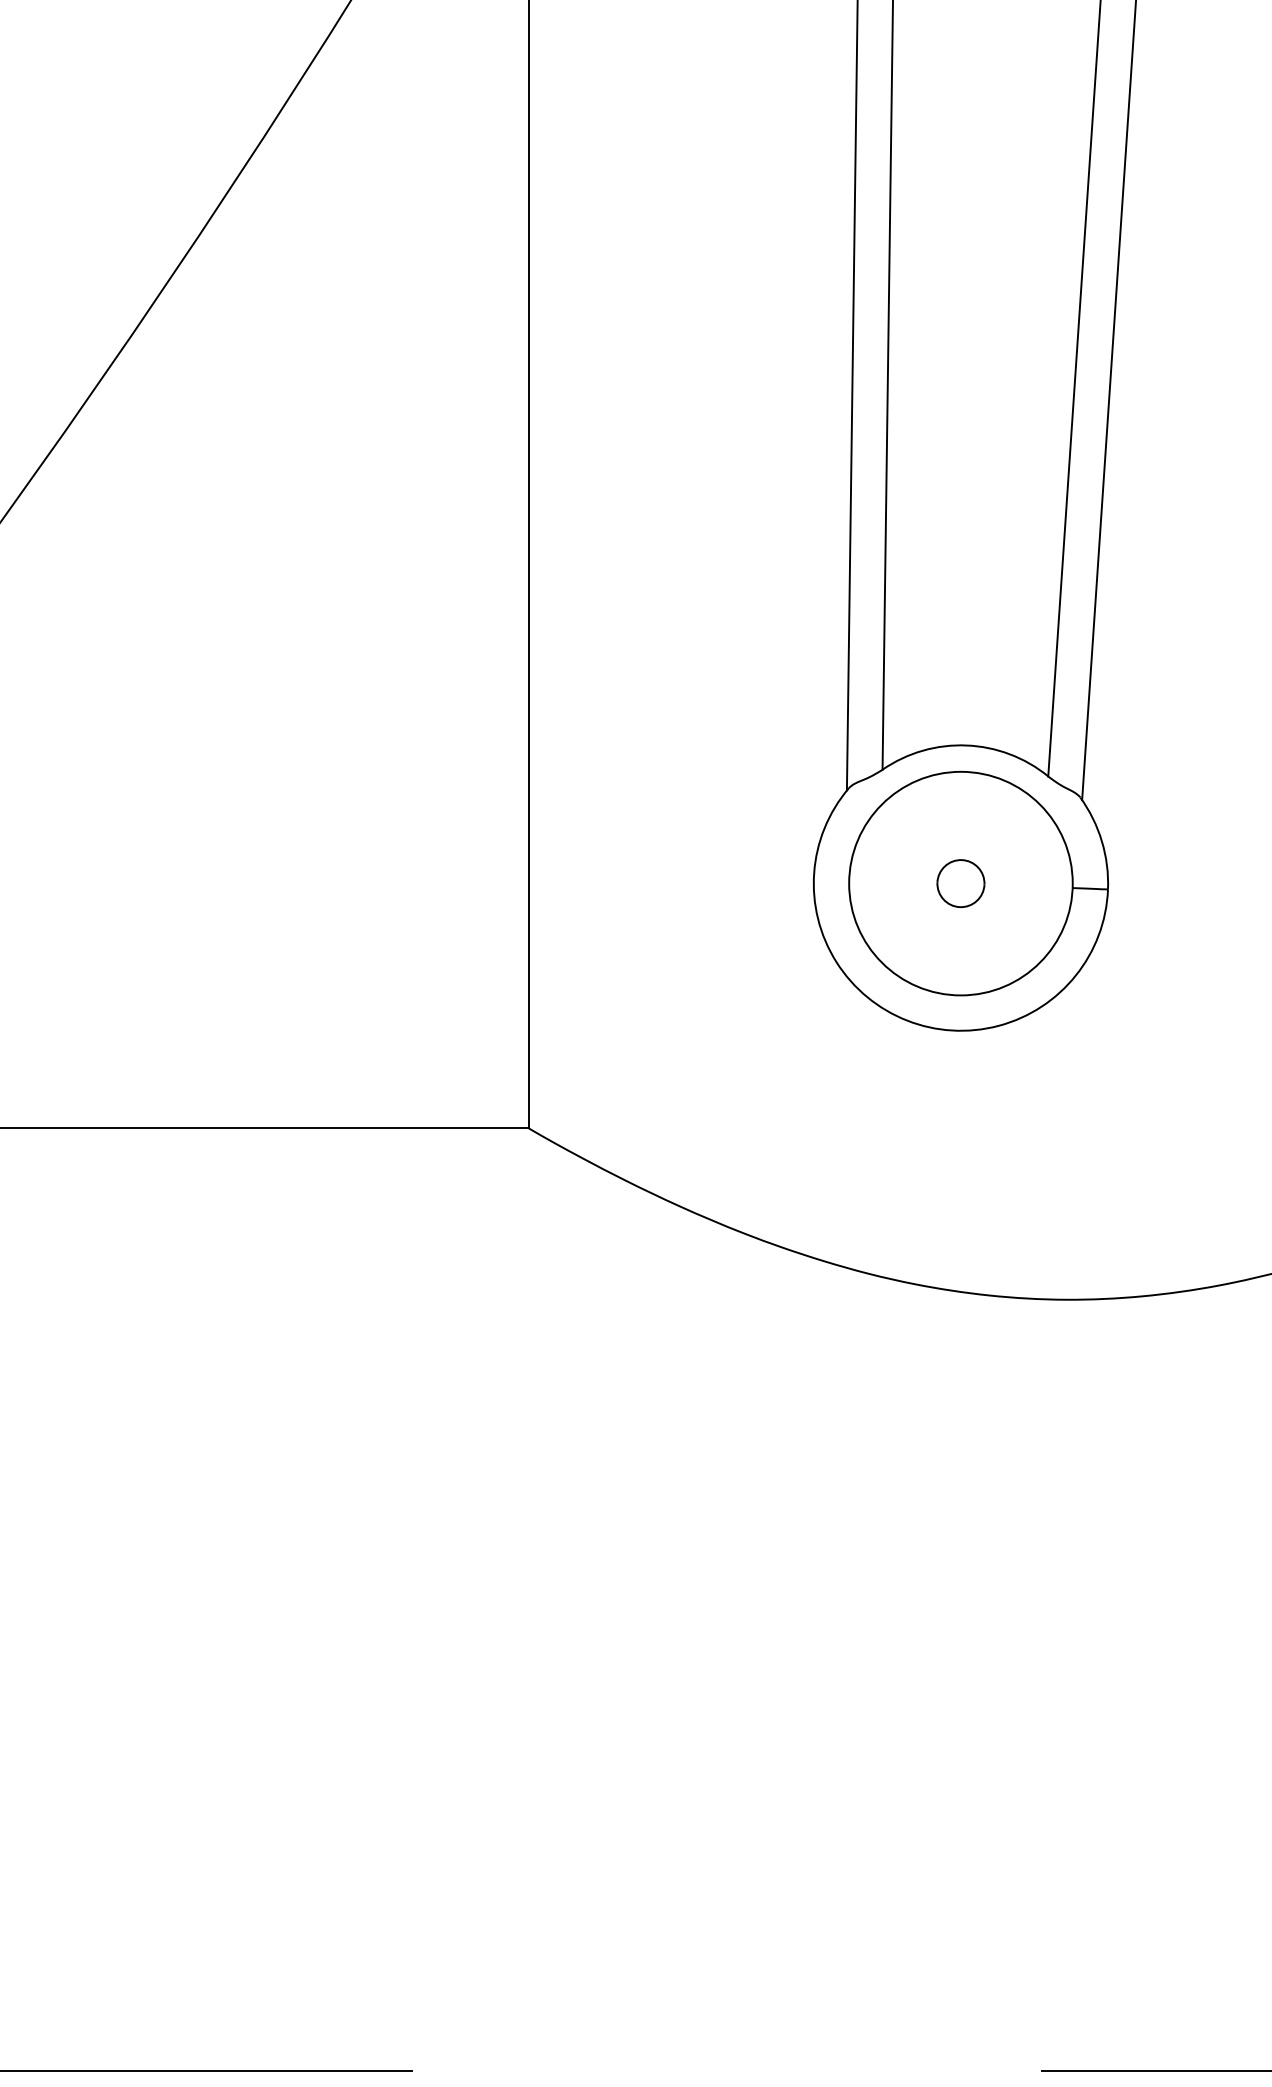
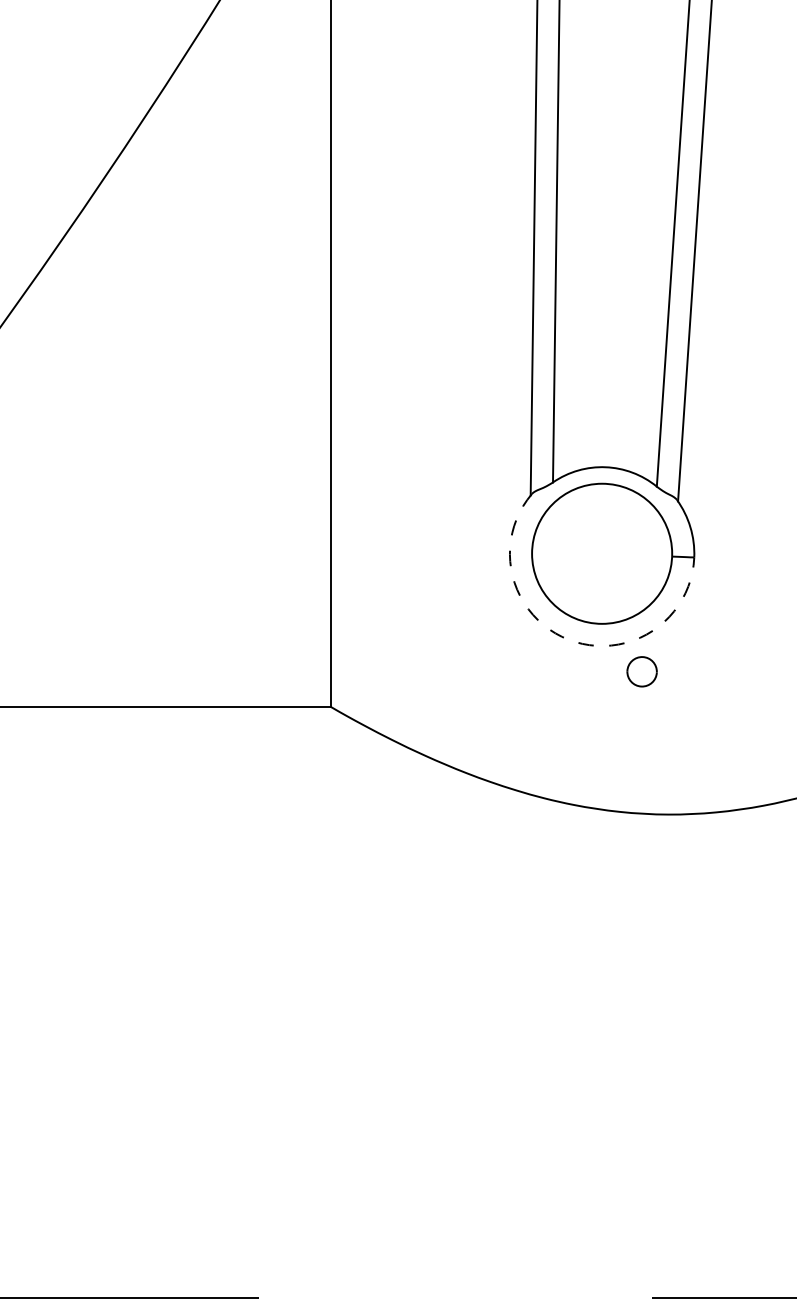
part: (959, 883) -> (641, 671), moved
arc: (907, 1020) -> (568, 639), solid -> dashed

